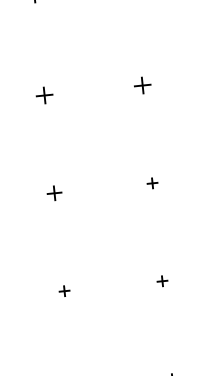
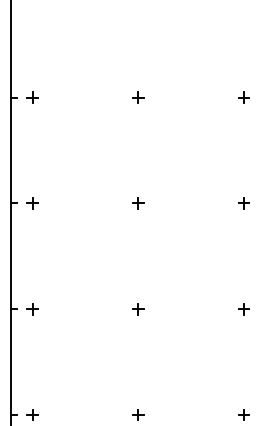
part: (141, 85) -> (243, 97), size x0.62
part: (44, 95) -> (138, 97), size x0.62
part: (54, 193) -> (138, 203), size x0.71

